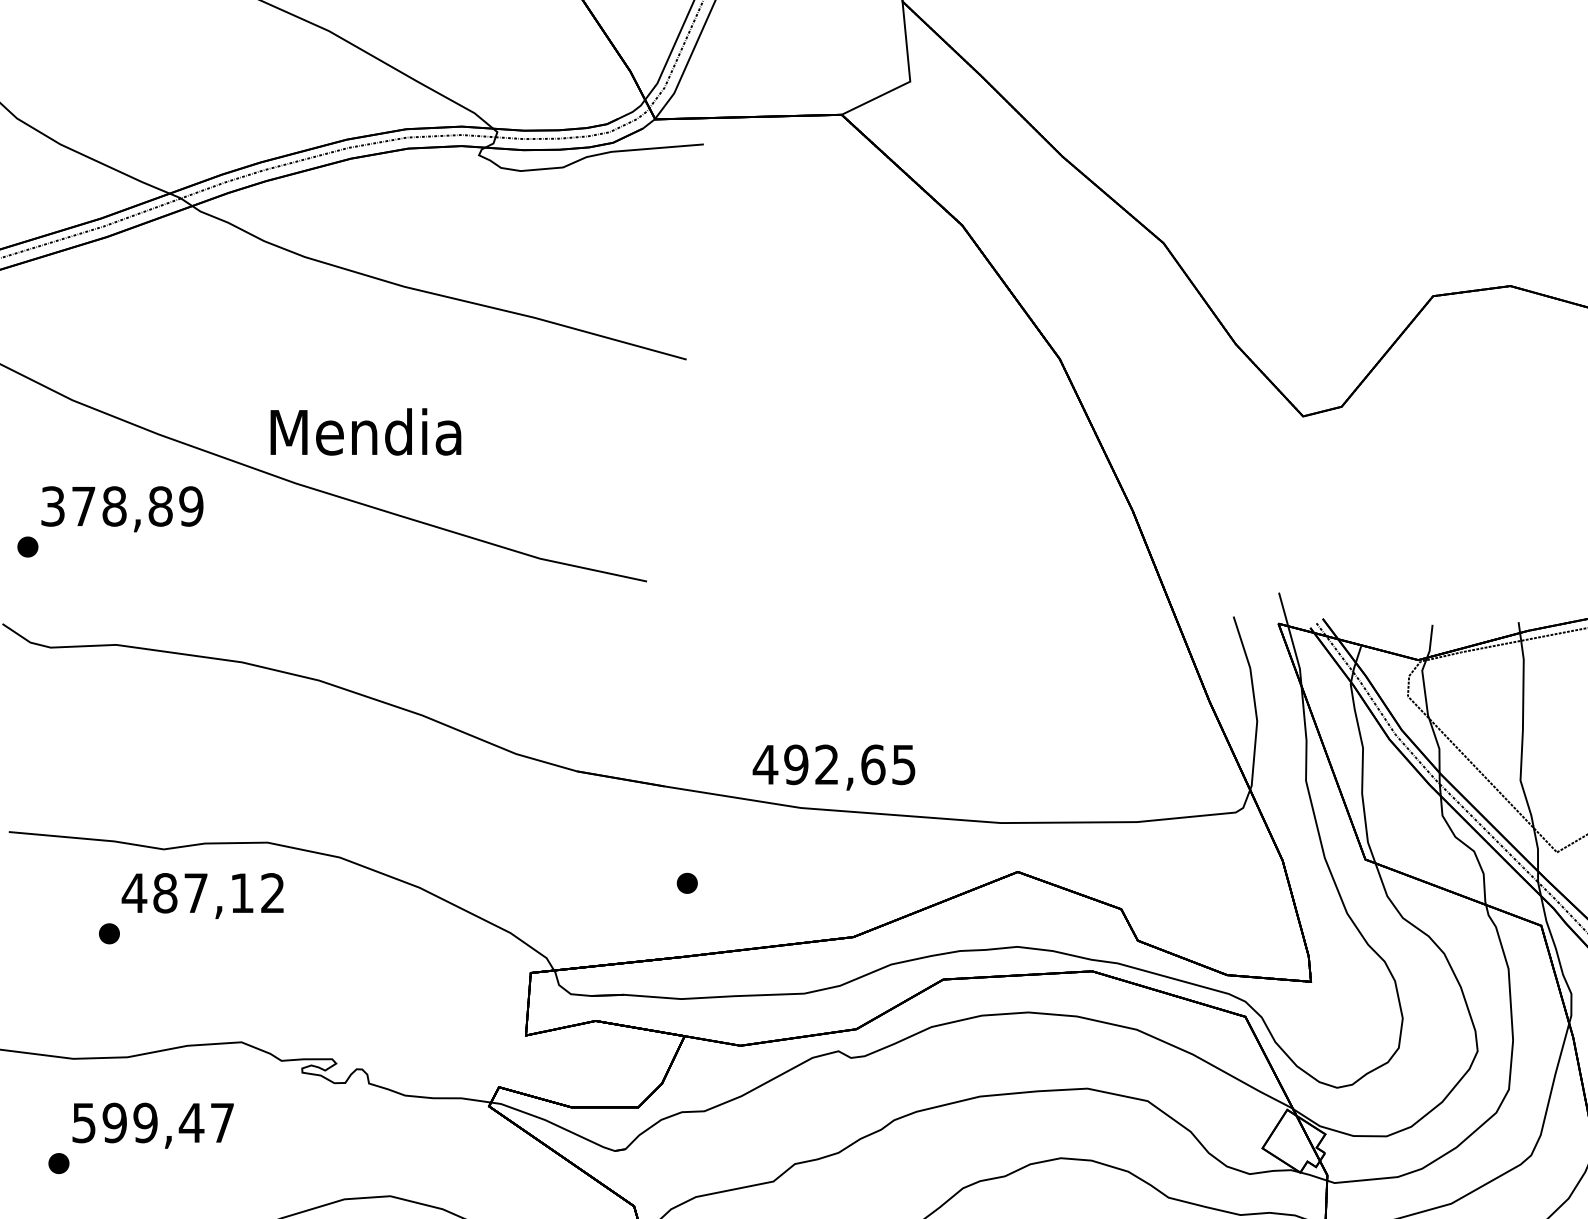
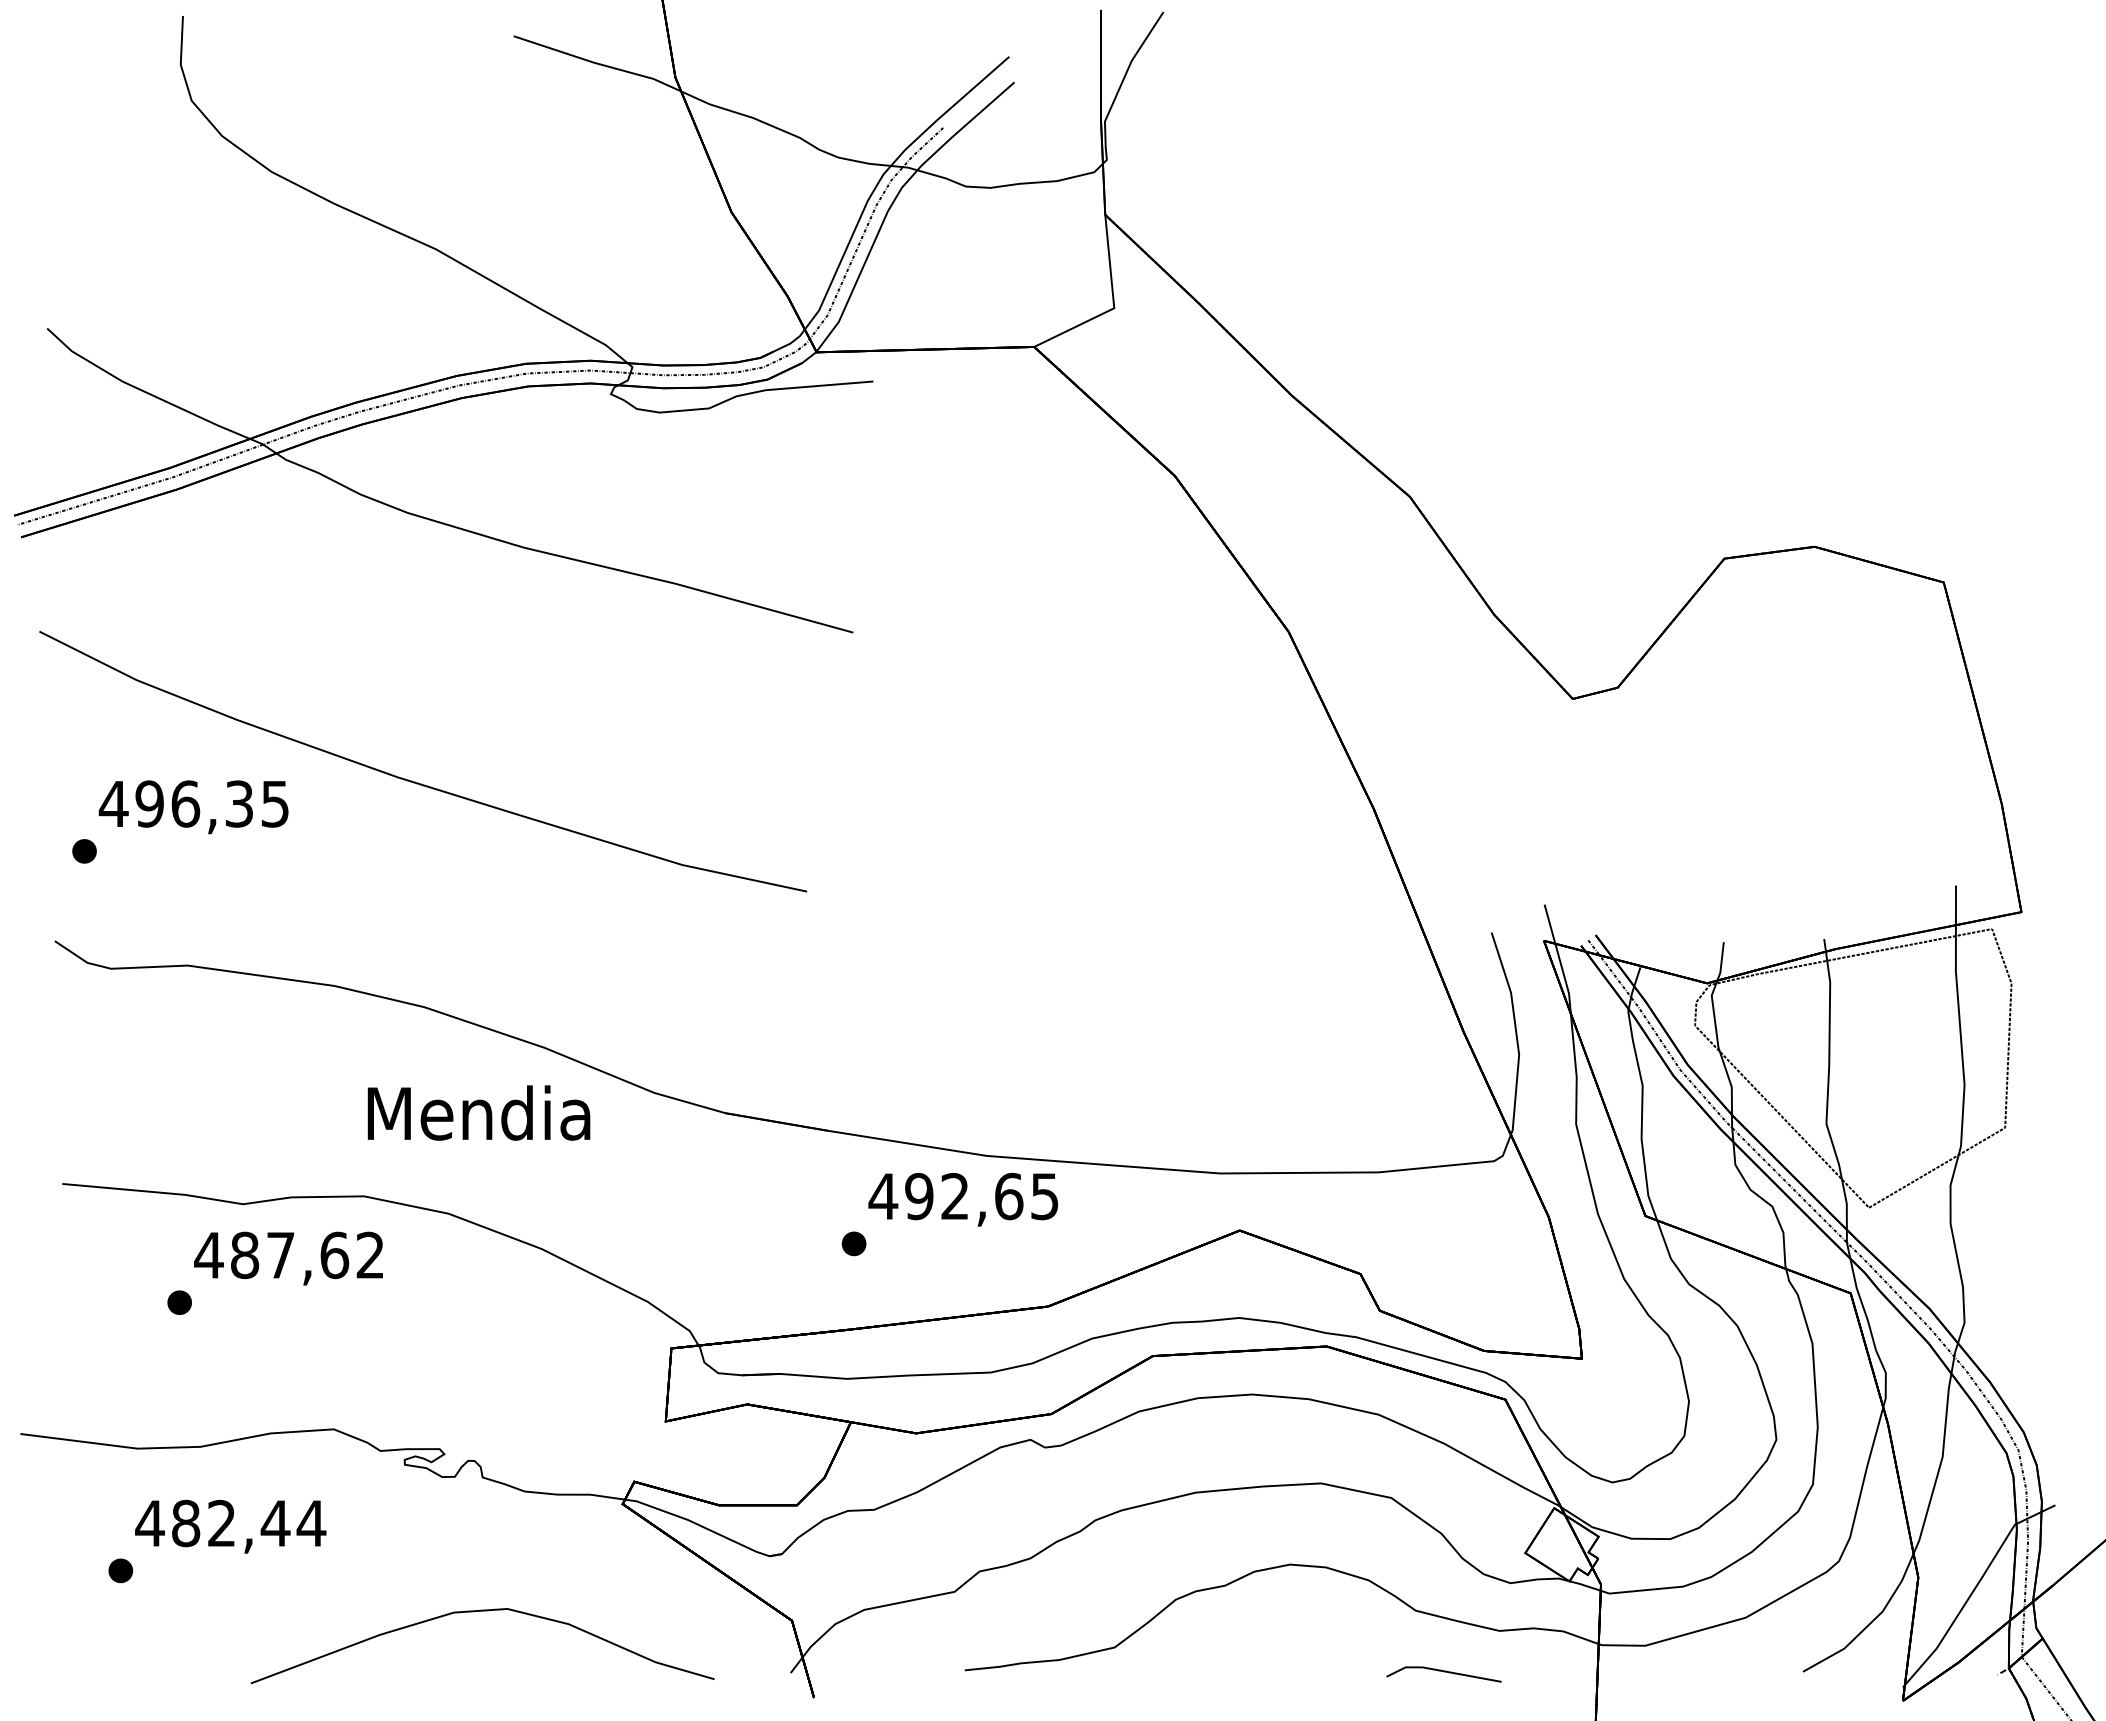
text: (365, 431) -> (478, 1112), moved
text: (121, 506) -> (193, 803), 378,89 -> 496,35
text: (833, 767) -> (962, 1199), moved
text: (242, 893) -> (334, 1255), 487,12 -> 487,62
text: (152, 1122) -> (230, 1523), 599,47 -> 482,44

